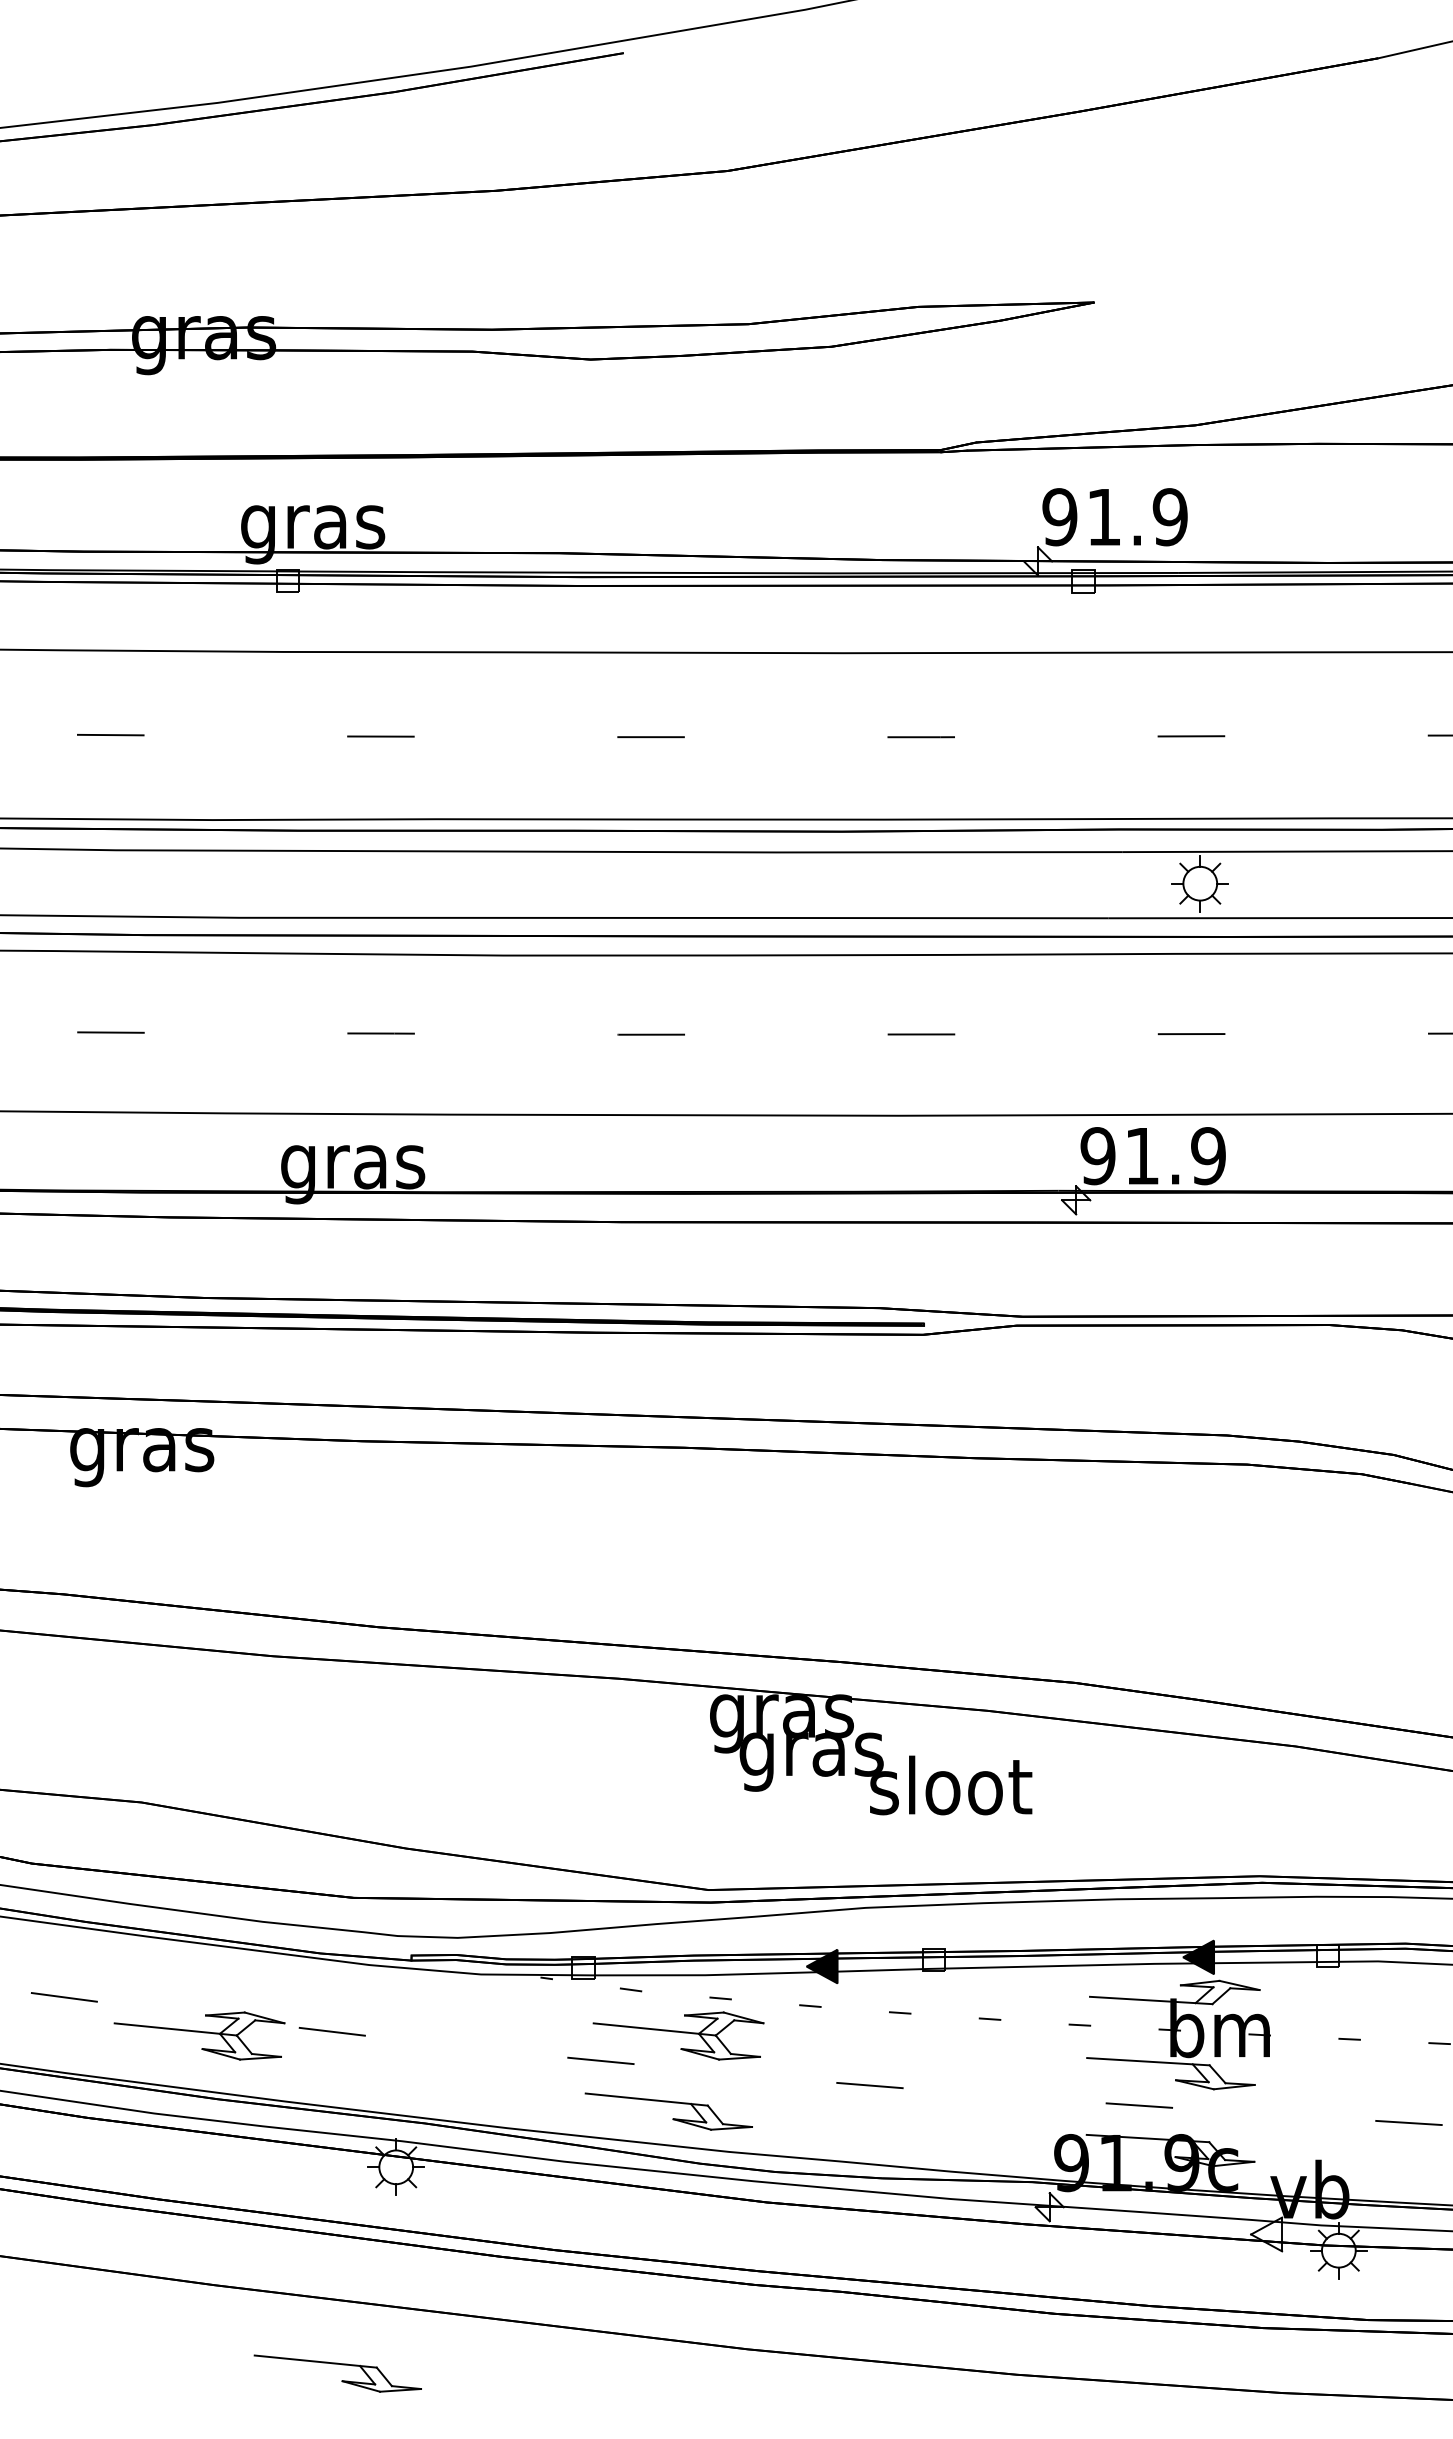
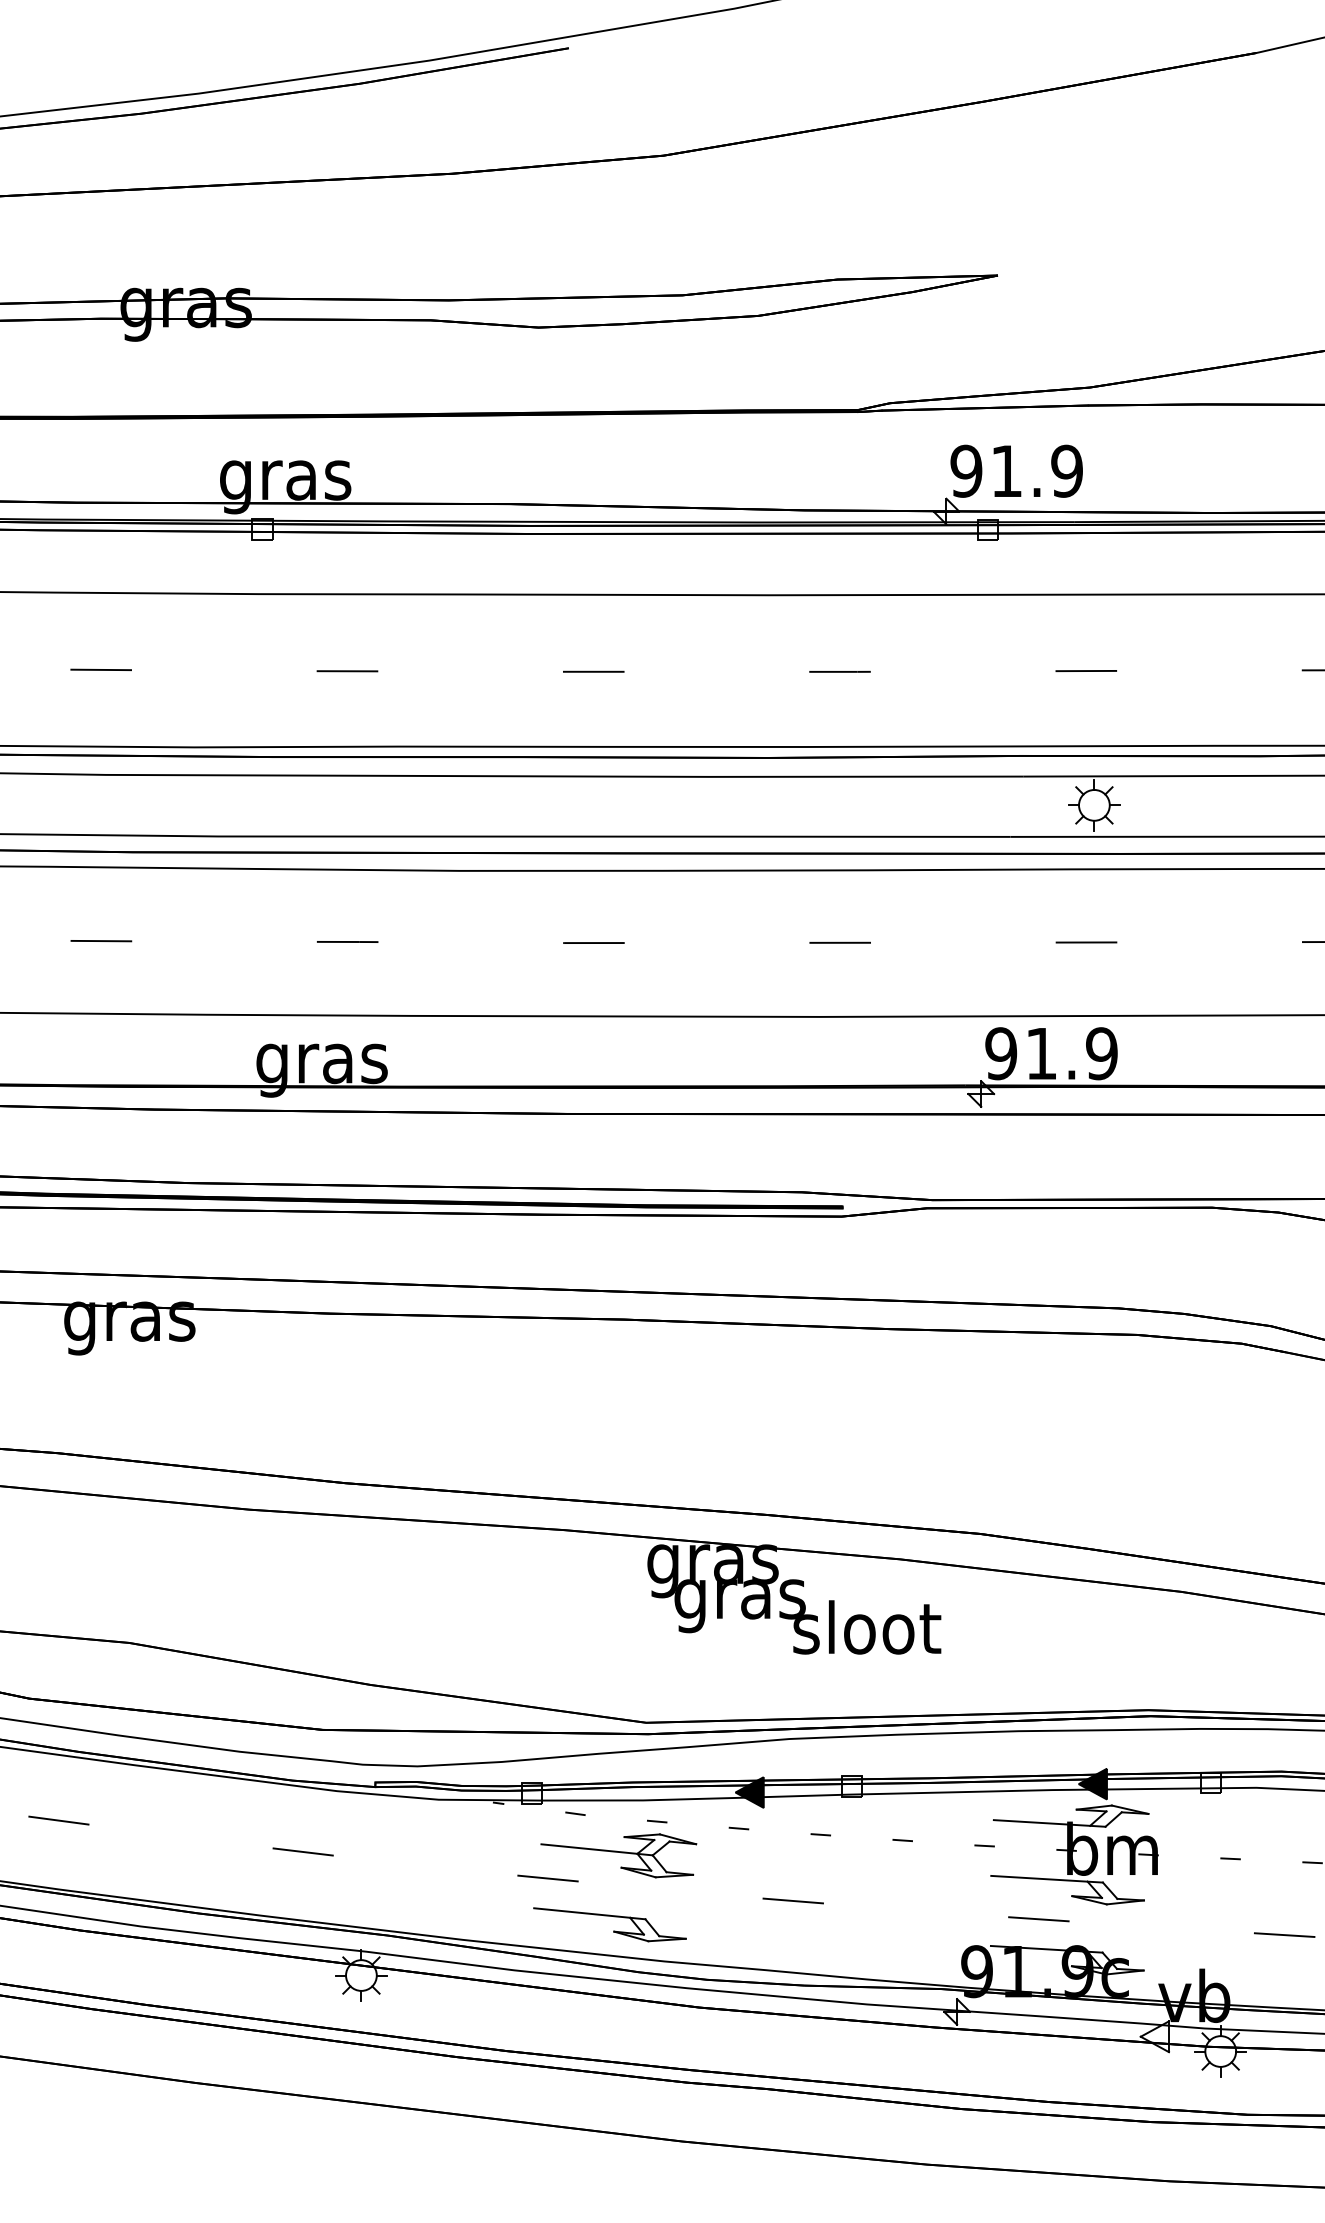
part: (199, 2035) -> (182, 1855), removed
part: (341, 2380) -> (311, 2169), removed

